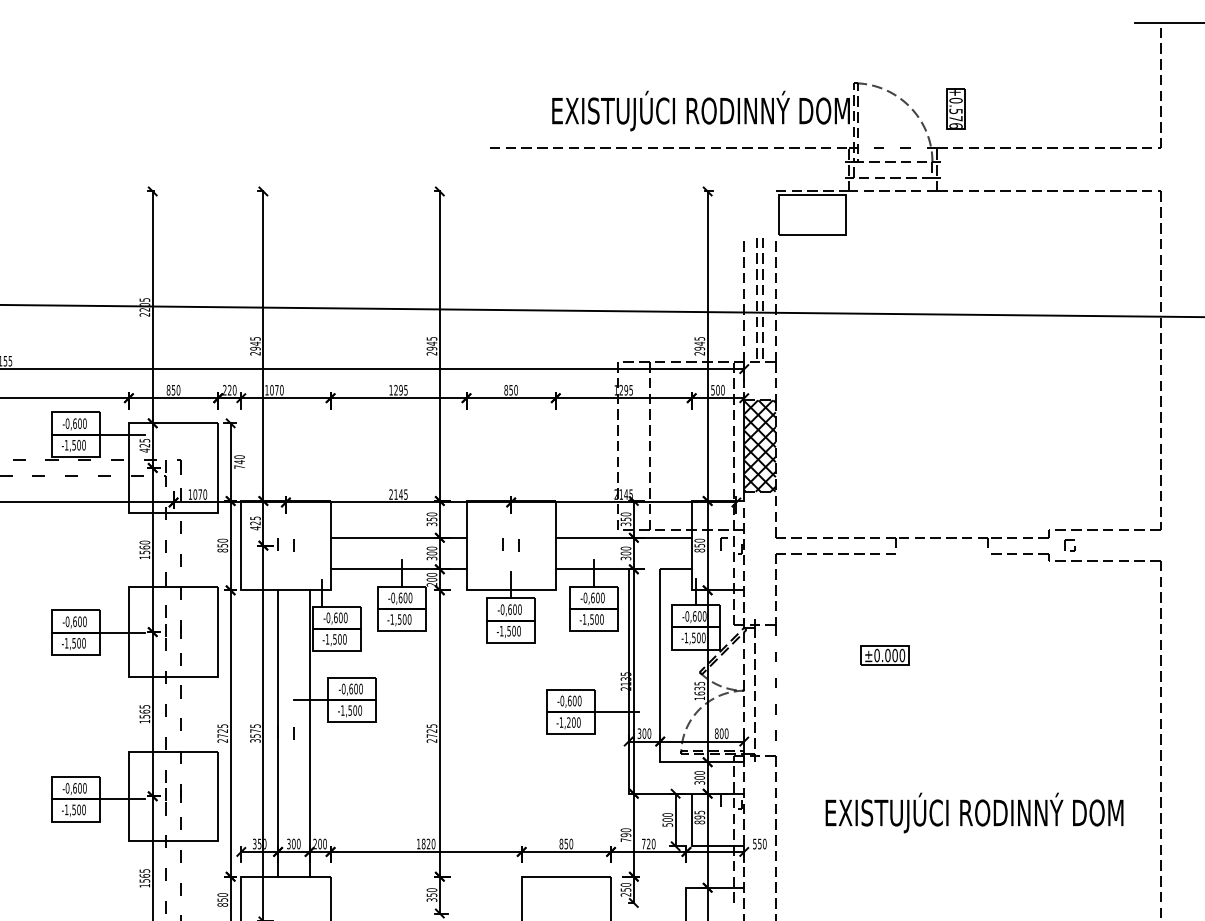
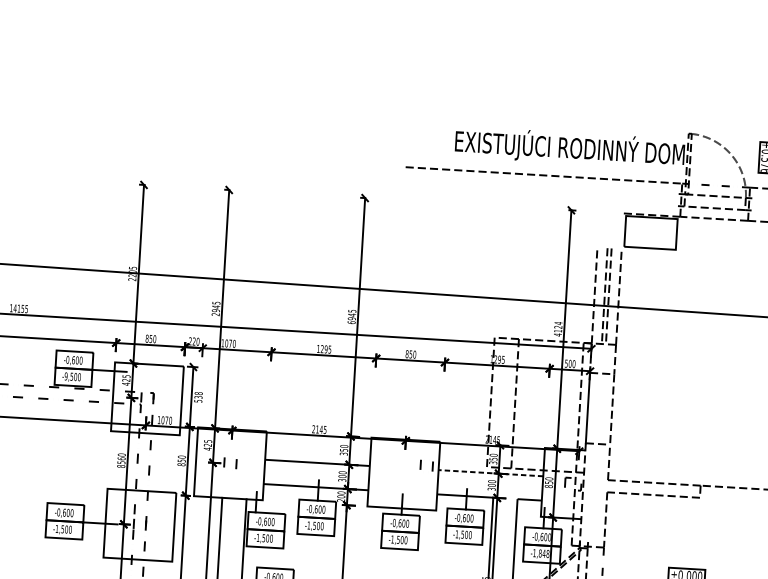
text: (699, 345) -> (558, 328), 2945 -> 4124
text: (431, 353) -> (351, 322), 2945 -> 6945
text: (66, 444) -> (66, 375), -1,500 -> -9,500
hatch: (759, 445) -> (599, 408), removed
text: (239, 461) -> (198, 396), 740 -> 538
line: (623, 537) -> (490, 472), solid -> dashed
part: (503, 544) -> (420, 464), moved
text: (144, 557) -> (120, 466), 1560 -> 8560
text: (698, 637) -> (543, 553), -1,500 -> -1,848

